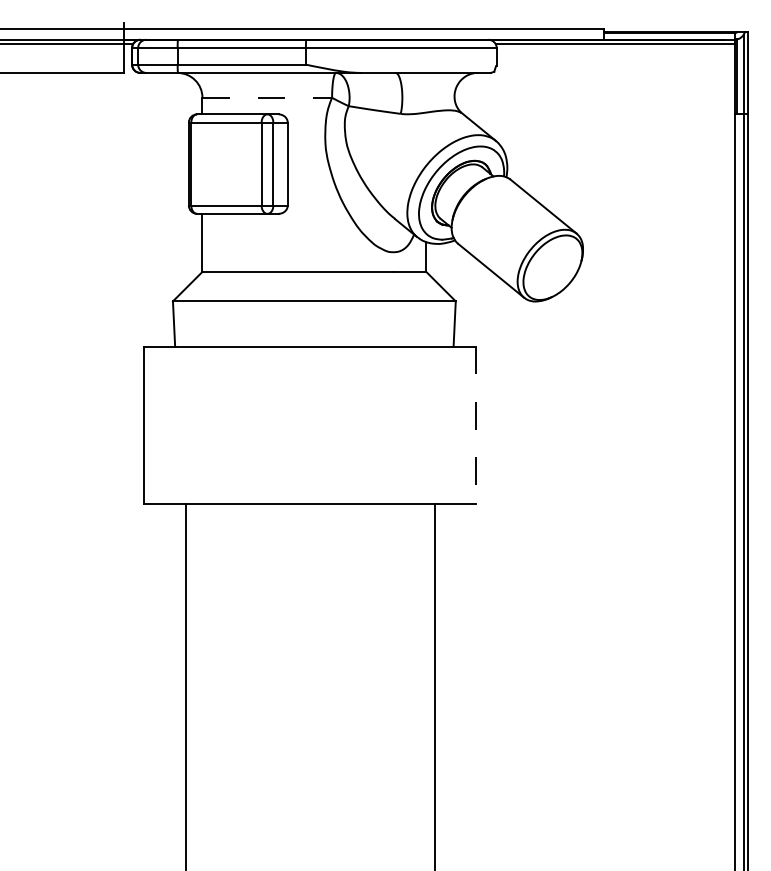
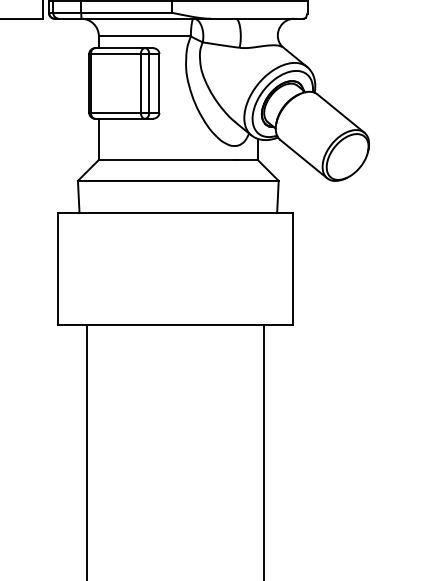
line: (267, 97) -> (145, 36), dashed -> solid
line: (476, 425) -> (293, 268), dashed -> solid

